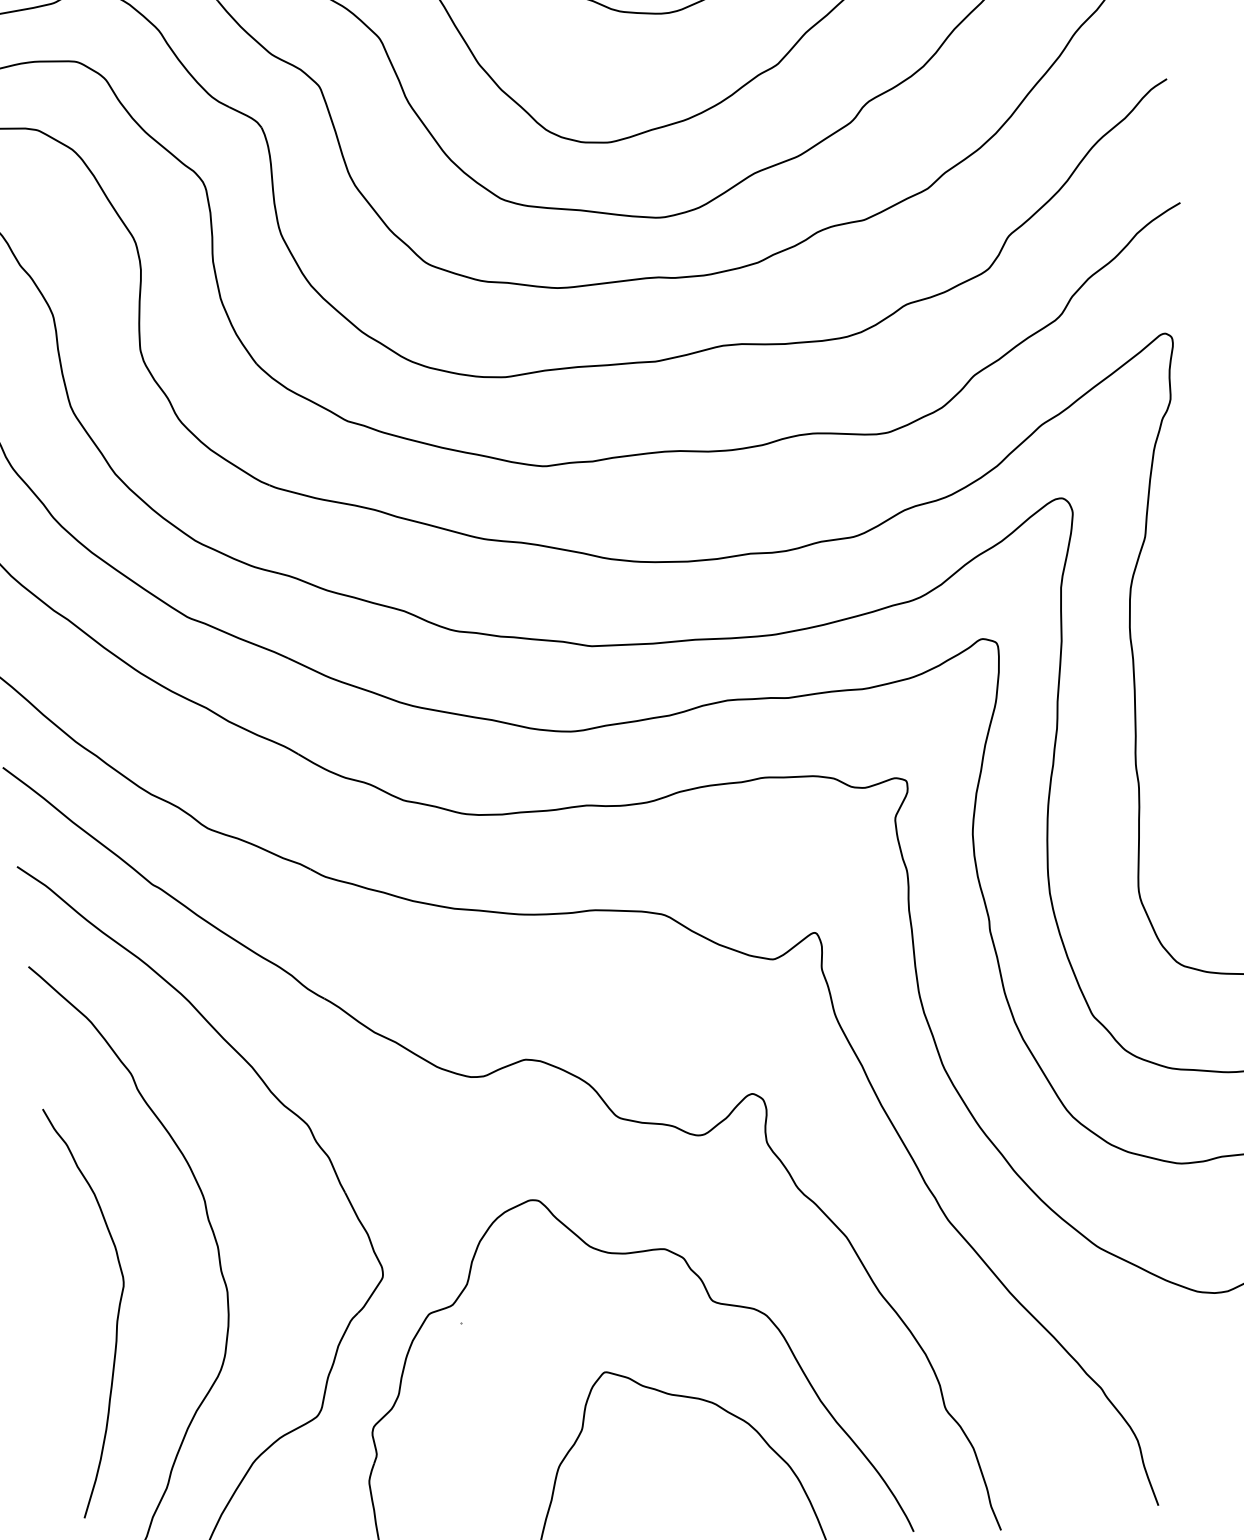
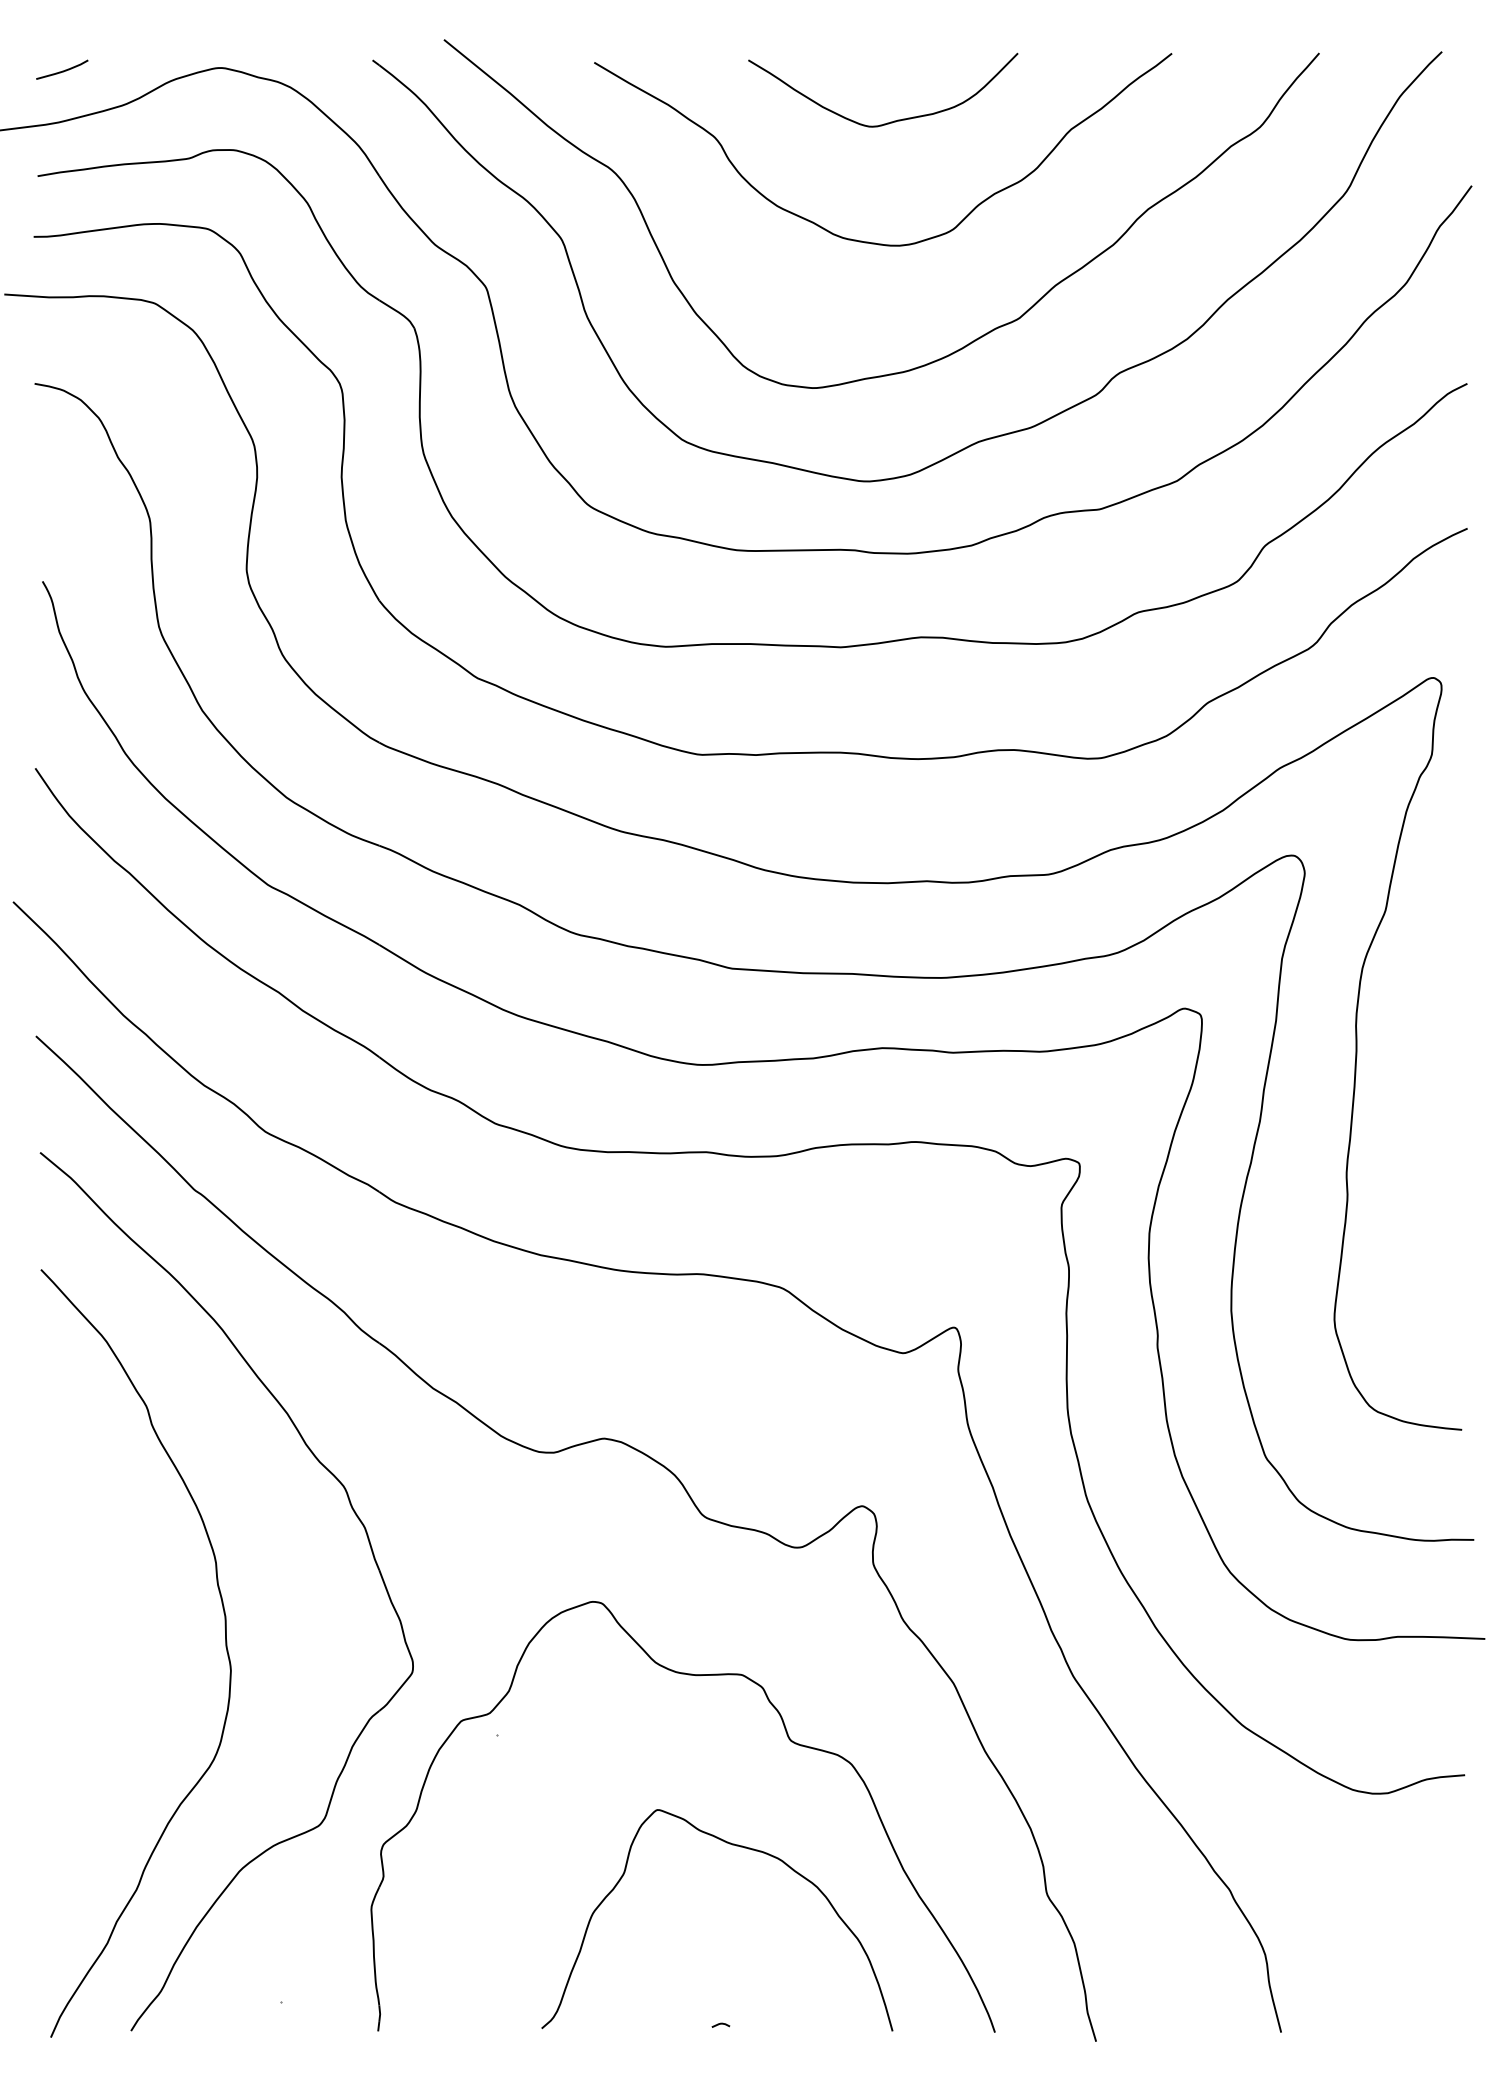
curve: (117, 1315) -> (100, 1683), removed

